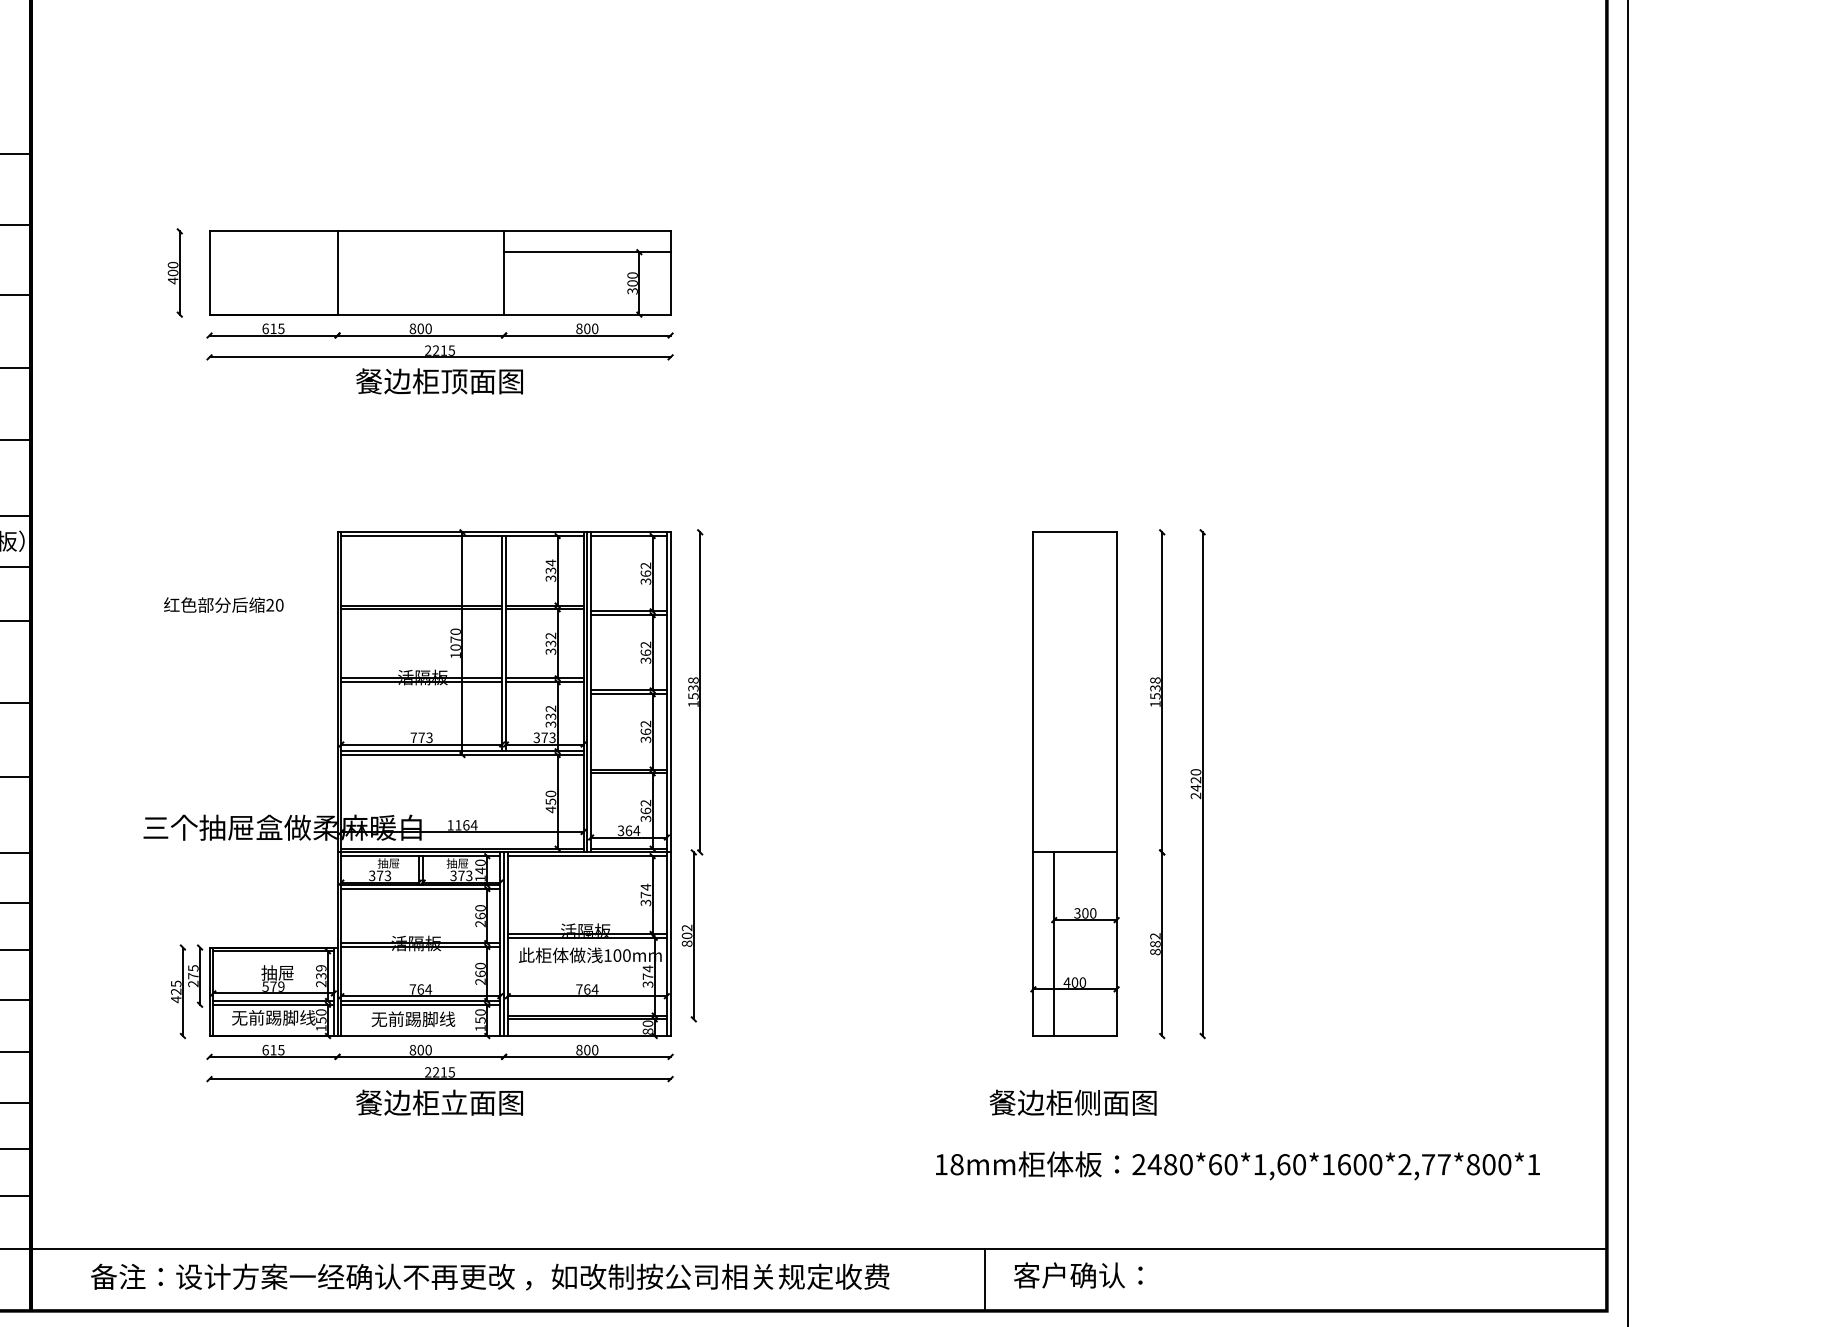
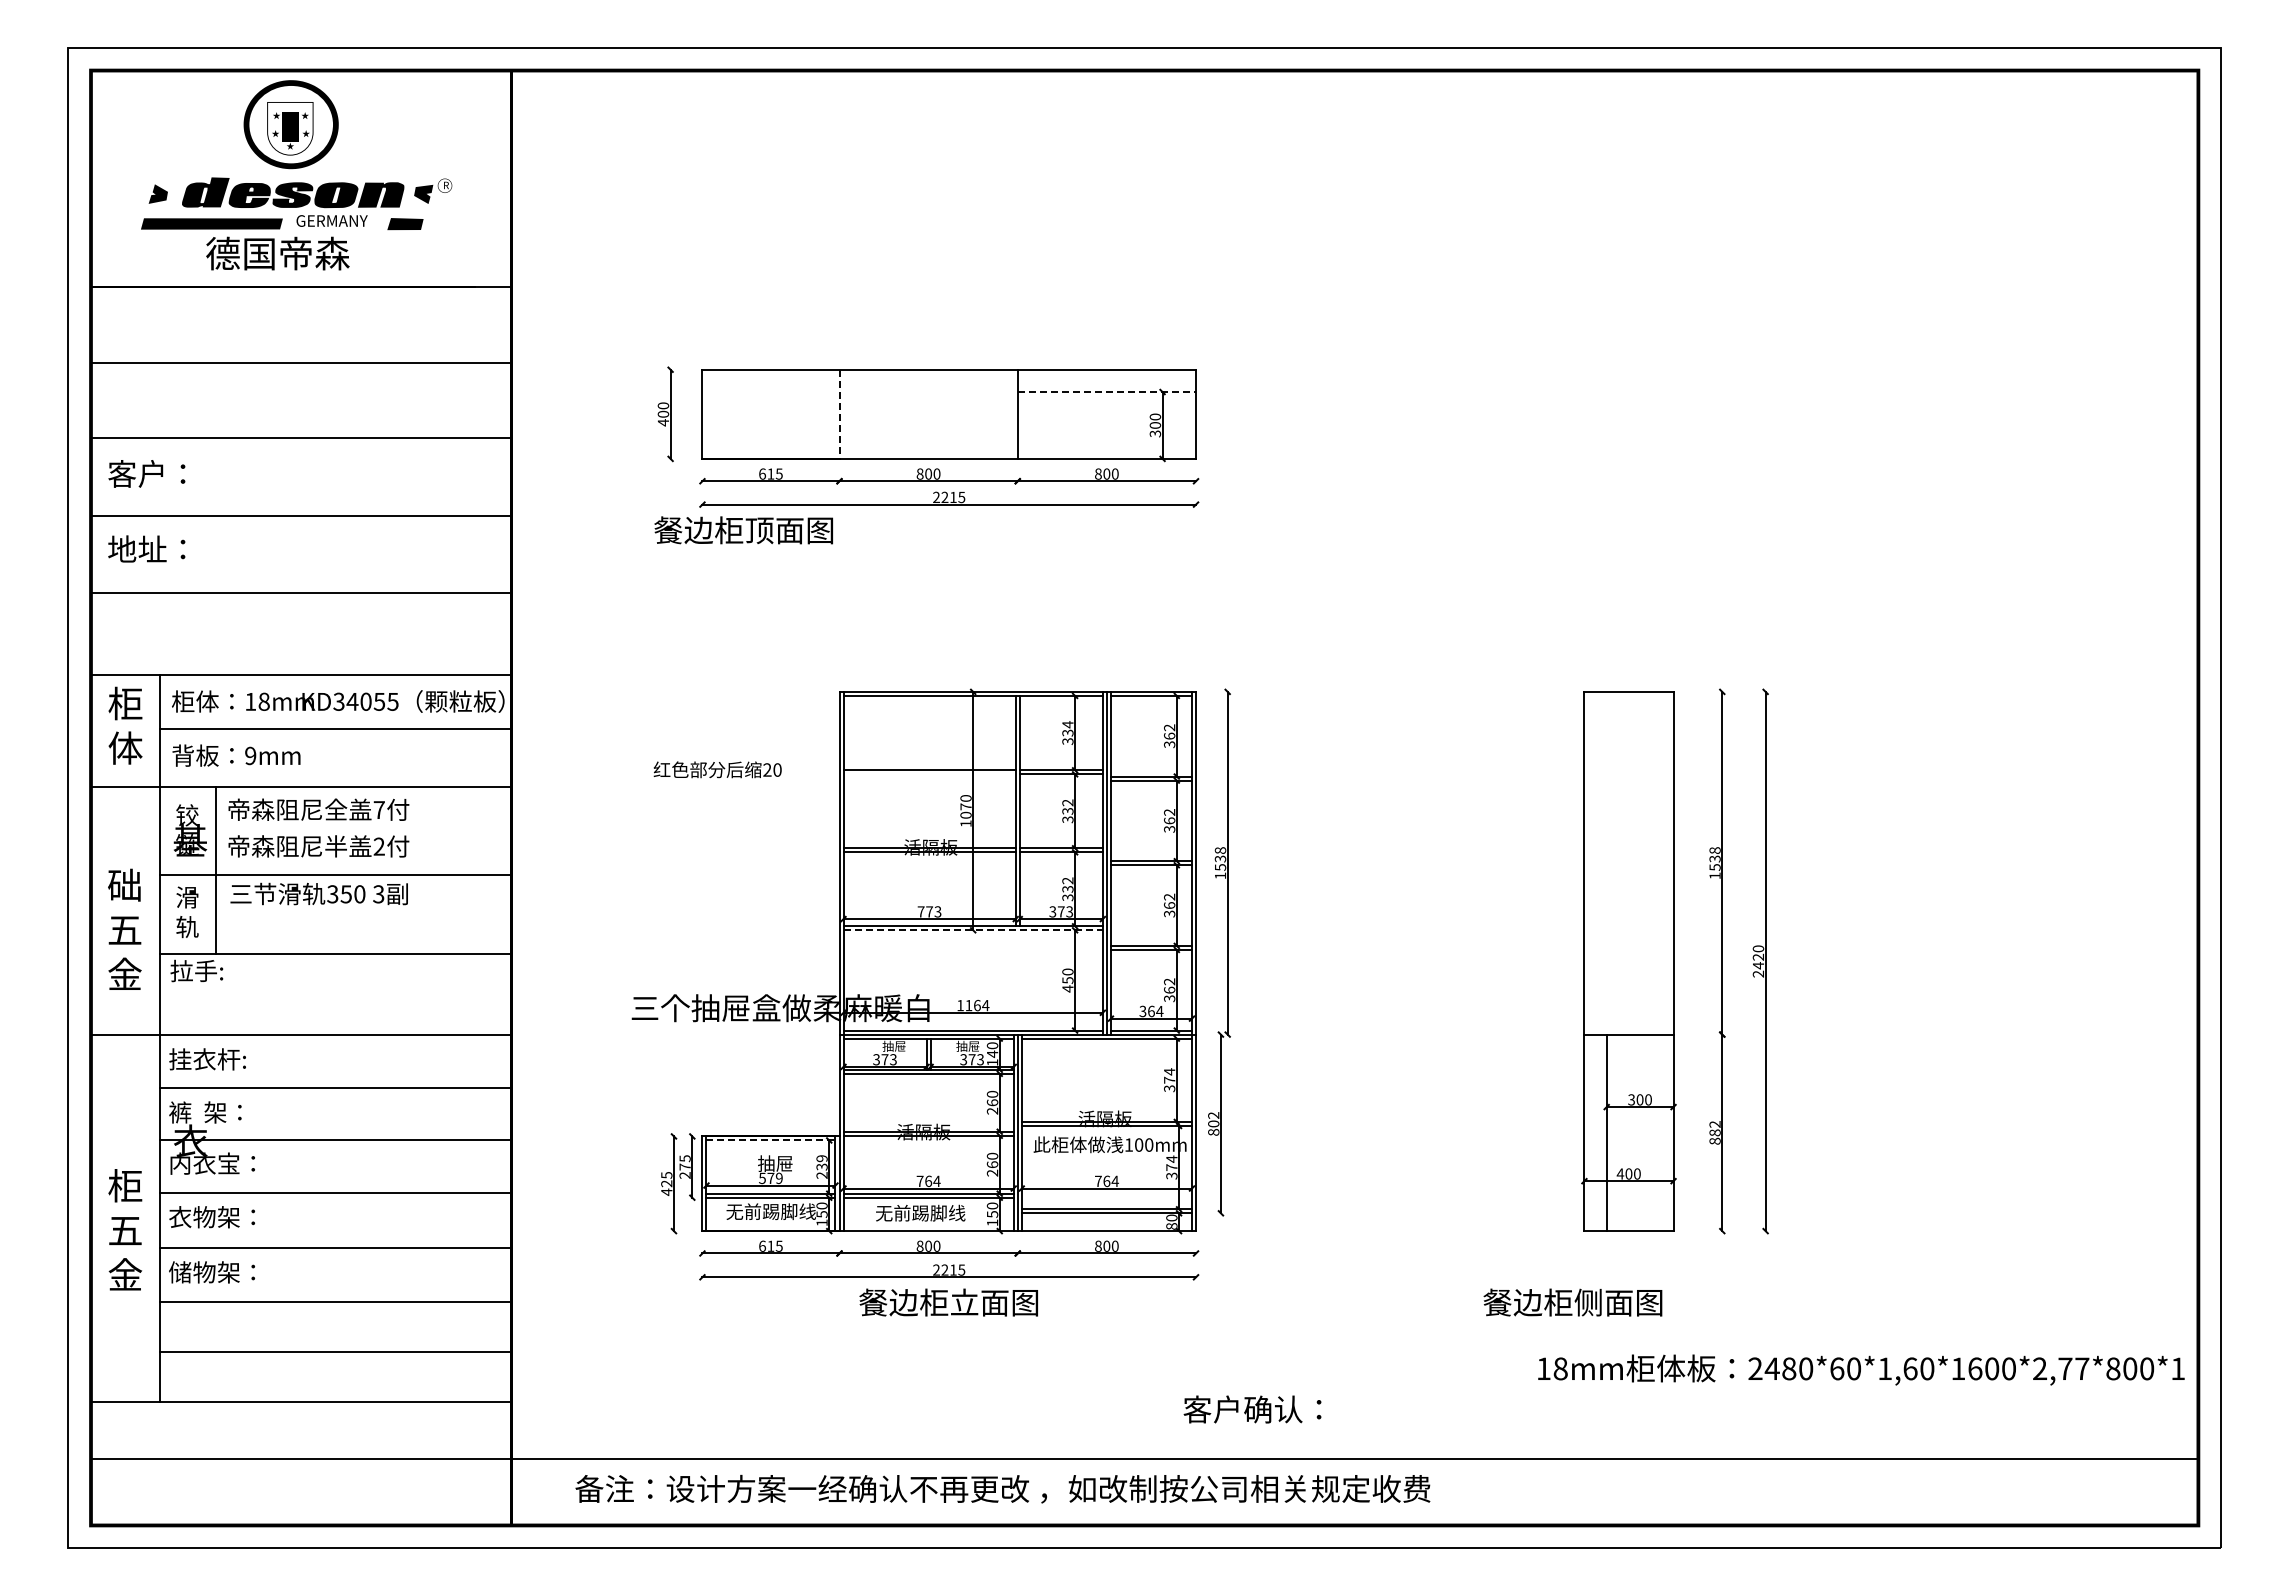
line: (587, 252) -> (1107, 392), solid -> dashed
line: (337, 273) -> (839, 414), solid -> dashed
text: (439, 381) -> (743, 530), moved
line: (421, 609) -> (929, 774), removed
line: (462, 755) -> (973, 930), solid -> dashed
line: (273, 951) -> (770, 1140), solid -> dashed
text: (1072, 1102) -> (1572, 1302), moved
text: (1238, 1165) -> (1861, 1369), moved
text: (1078, 1275) -> (1252, 1409), moved
line: (984, 1279) -> (1532, 1491), removed

